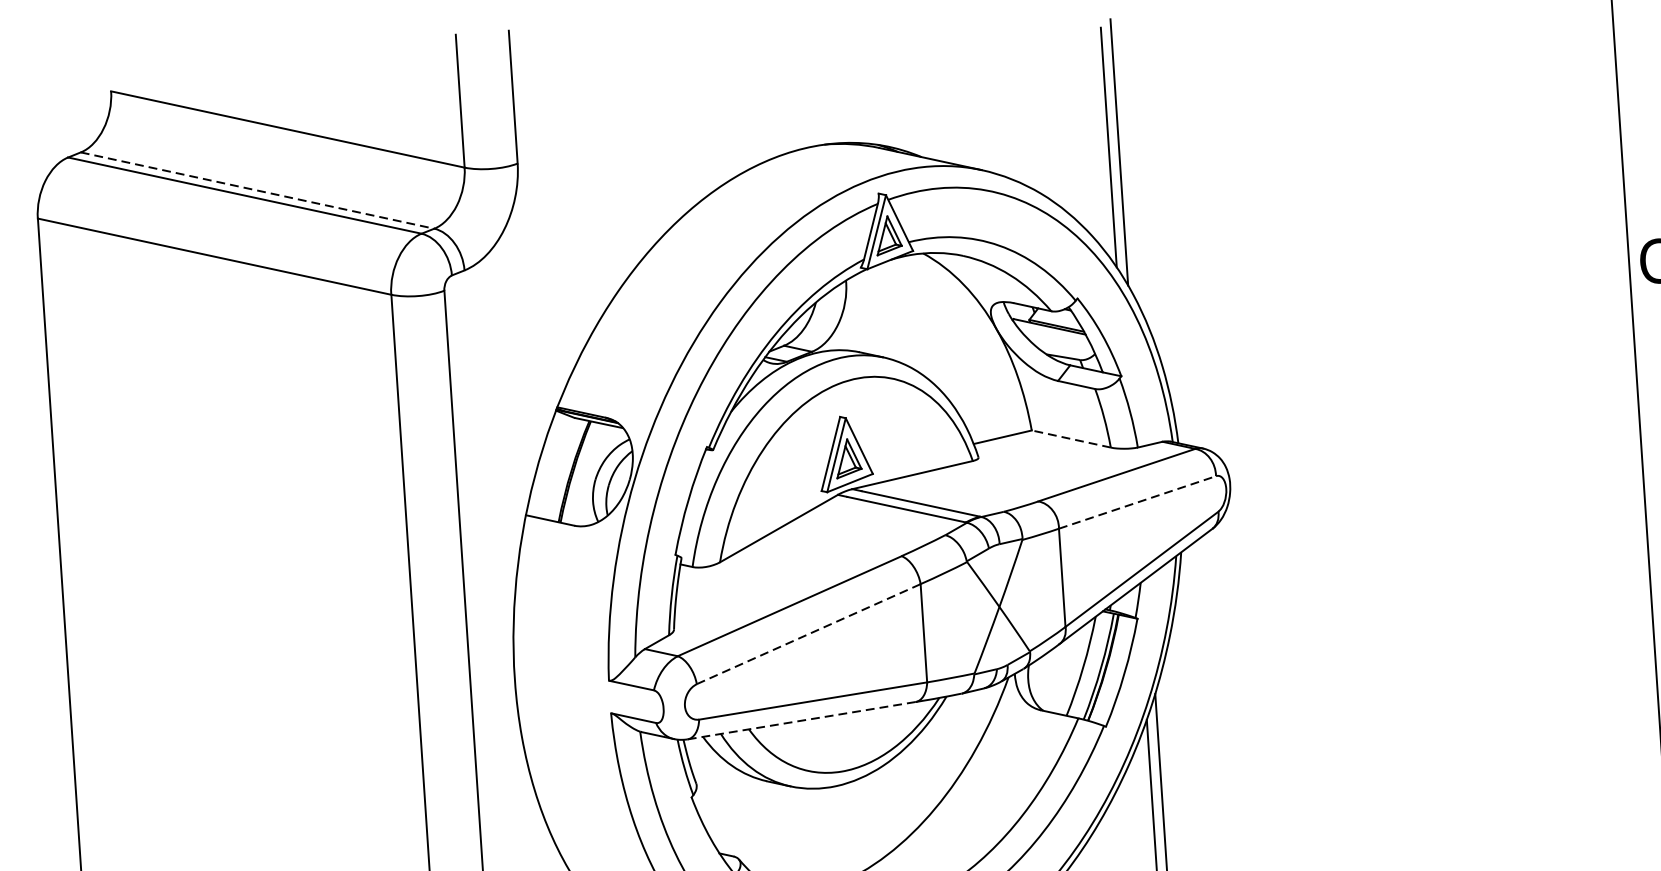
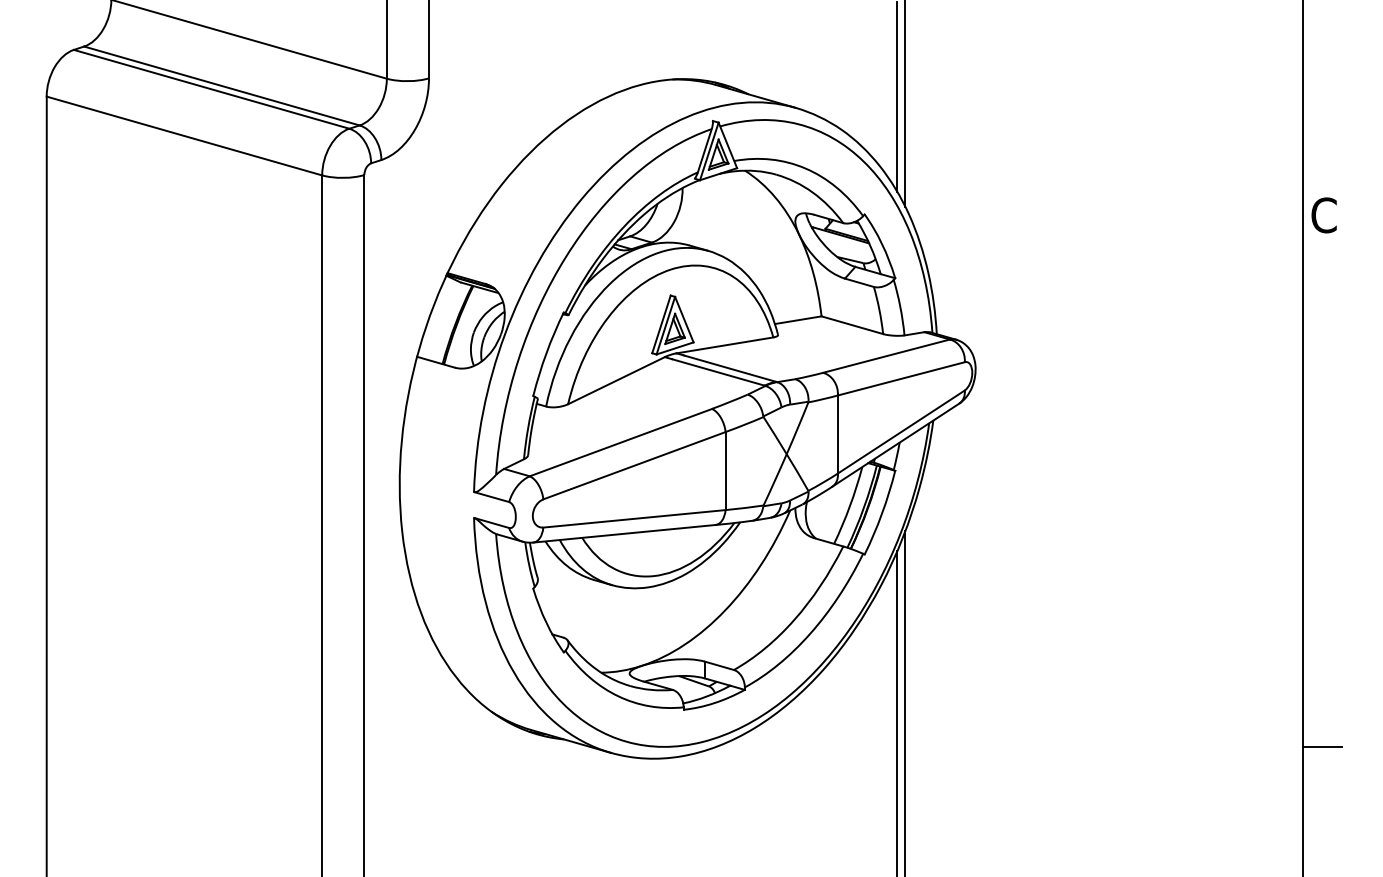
line: (258, 191) -> (222, 86), dashed -> solid
line: (1070, 439) -> (851, 325), dashed -> solid
line: (1137, 502) -> (901, 378), dashed -> solid
line: (808, 633) -> (634, 465), dashed -> solid
line: (801, 720) -> (624, 533), dashed -> solid

